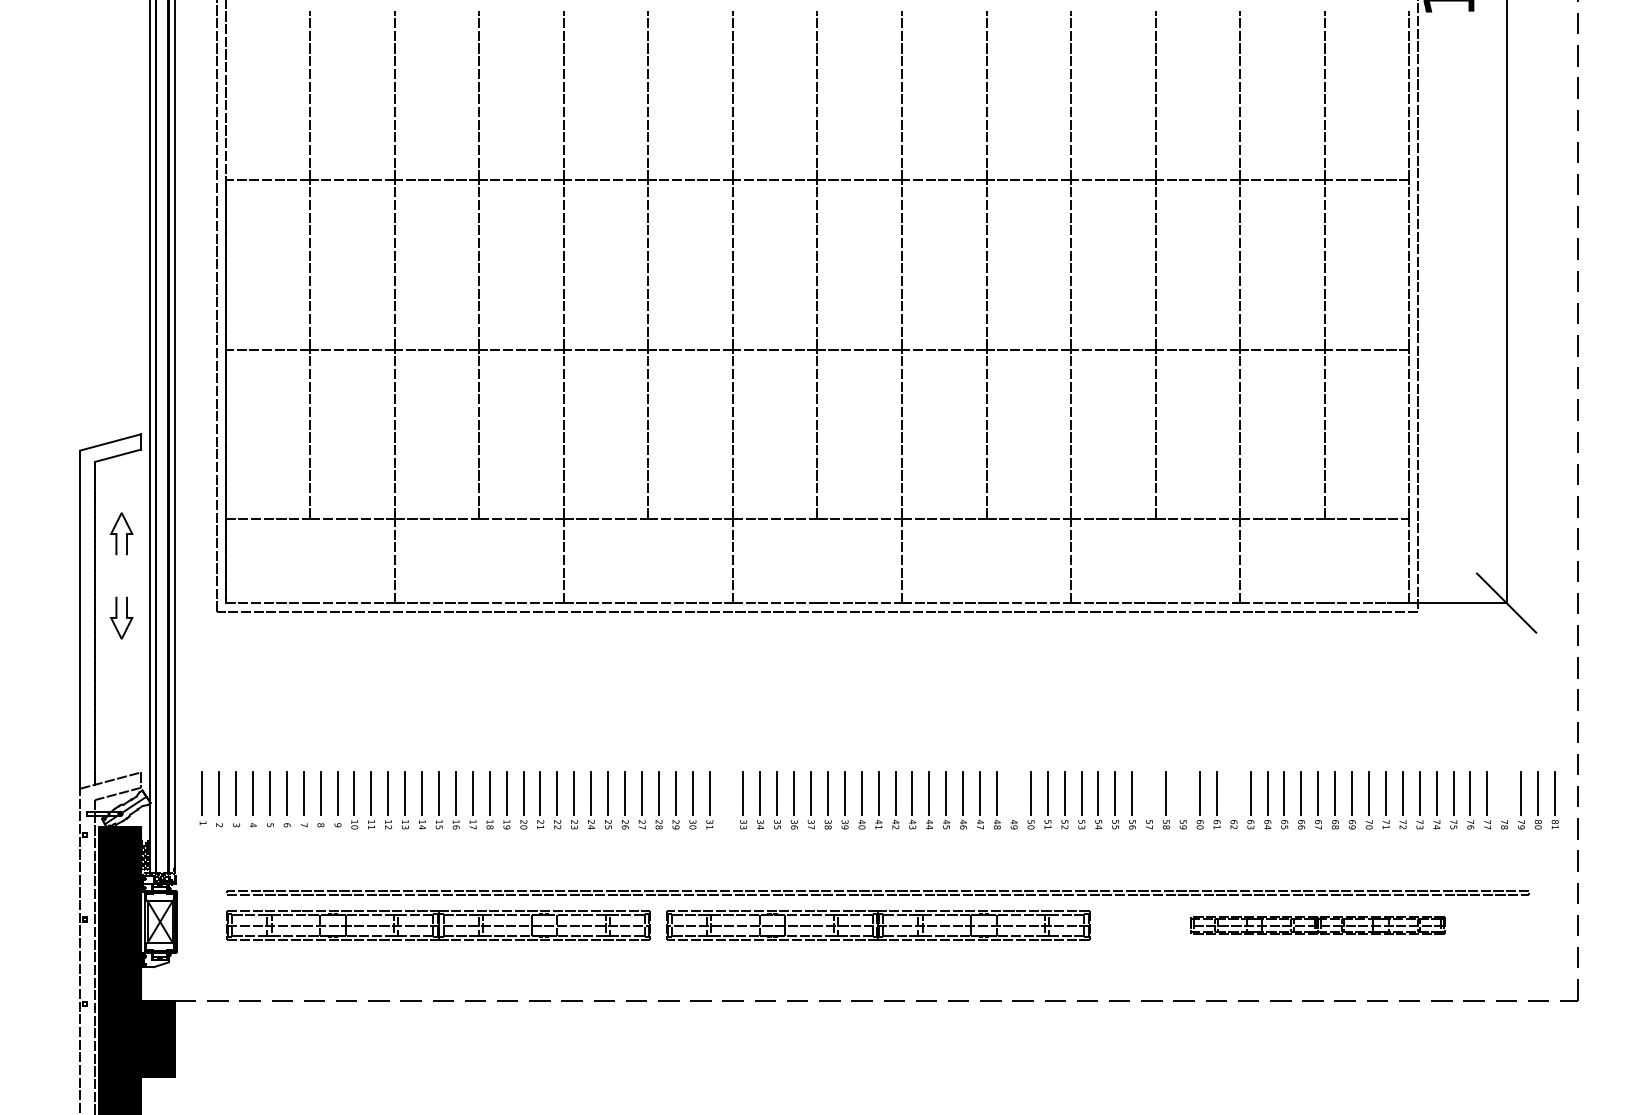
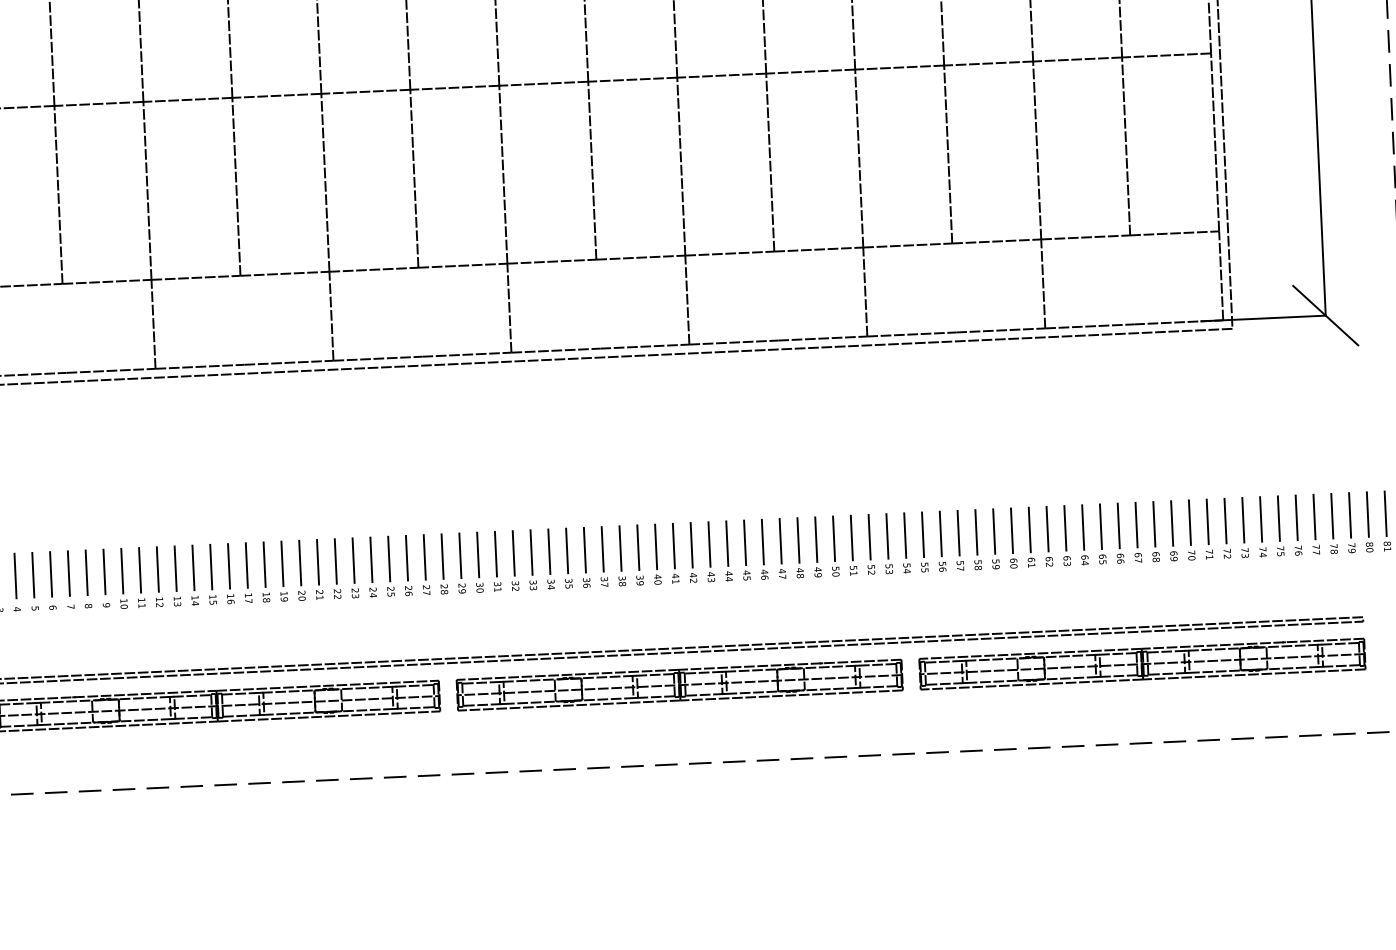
line: (1013, 793) -> (815, 539), added
line: (1149, 793) -> (958, 533), added
line: (1182, 793) -> (993, 531), added
line: (1233, 793) -> (1047, 529), added
line: (1504, 793) -> (1332, 516), added
part: (726, 800) -> (514, 560), added
part: (1317, 925) -> (1142, 663), size x1.67

